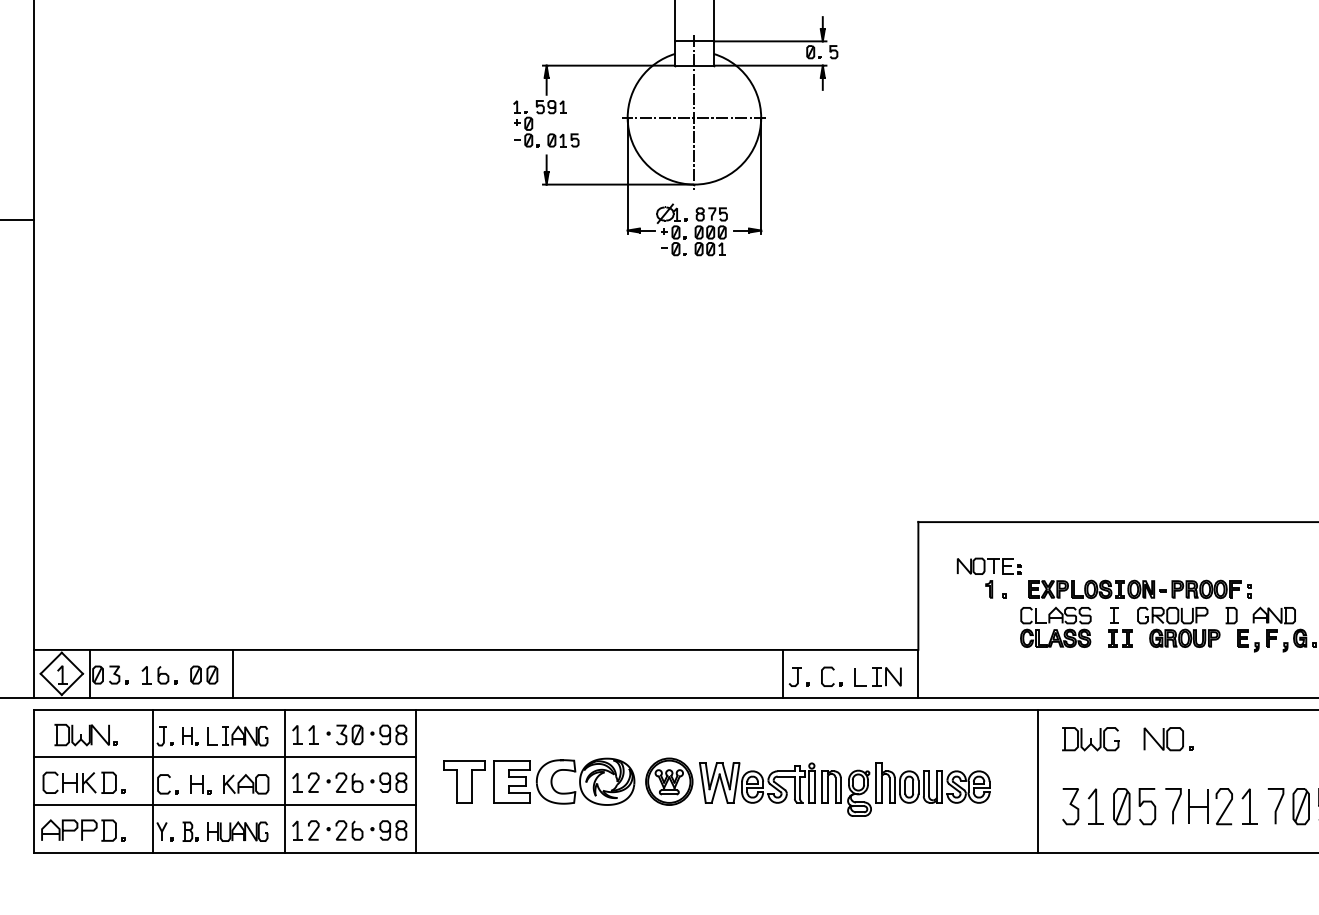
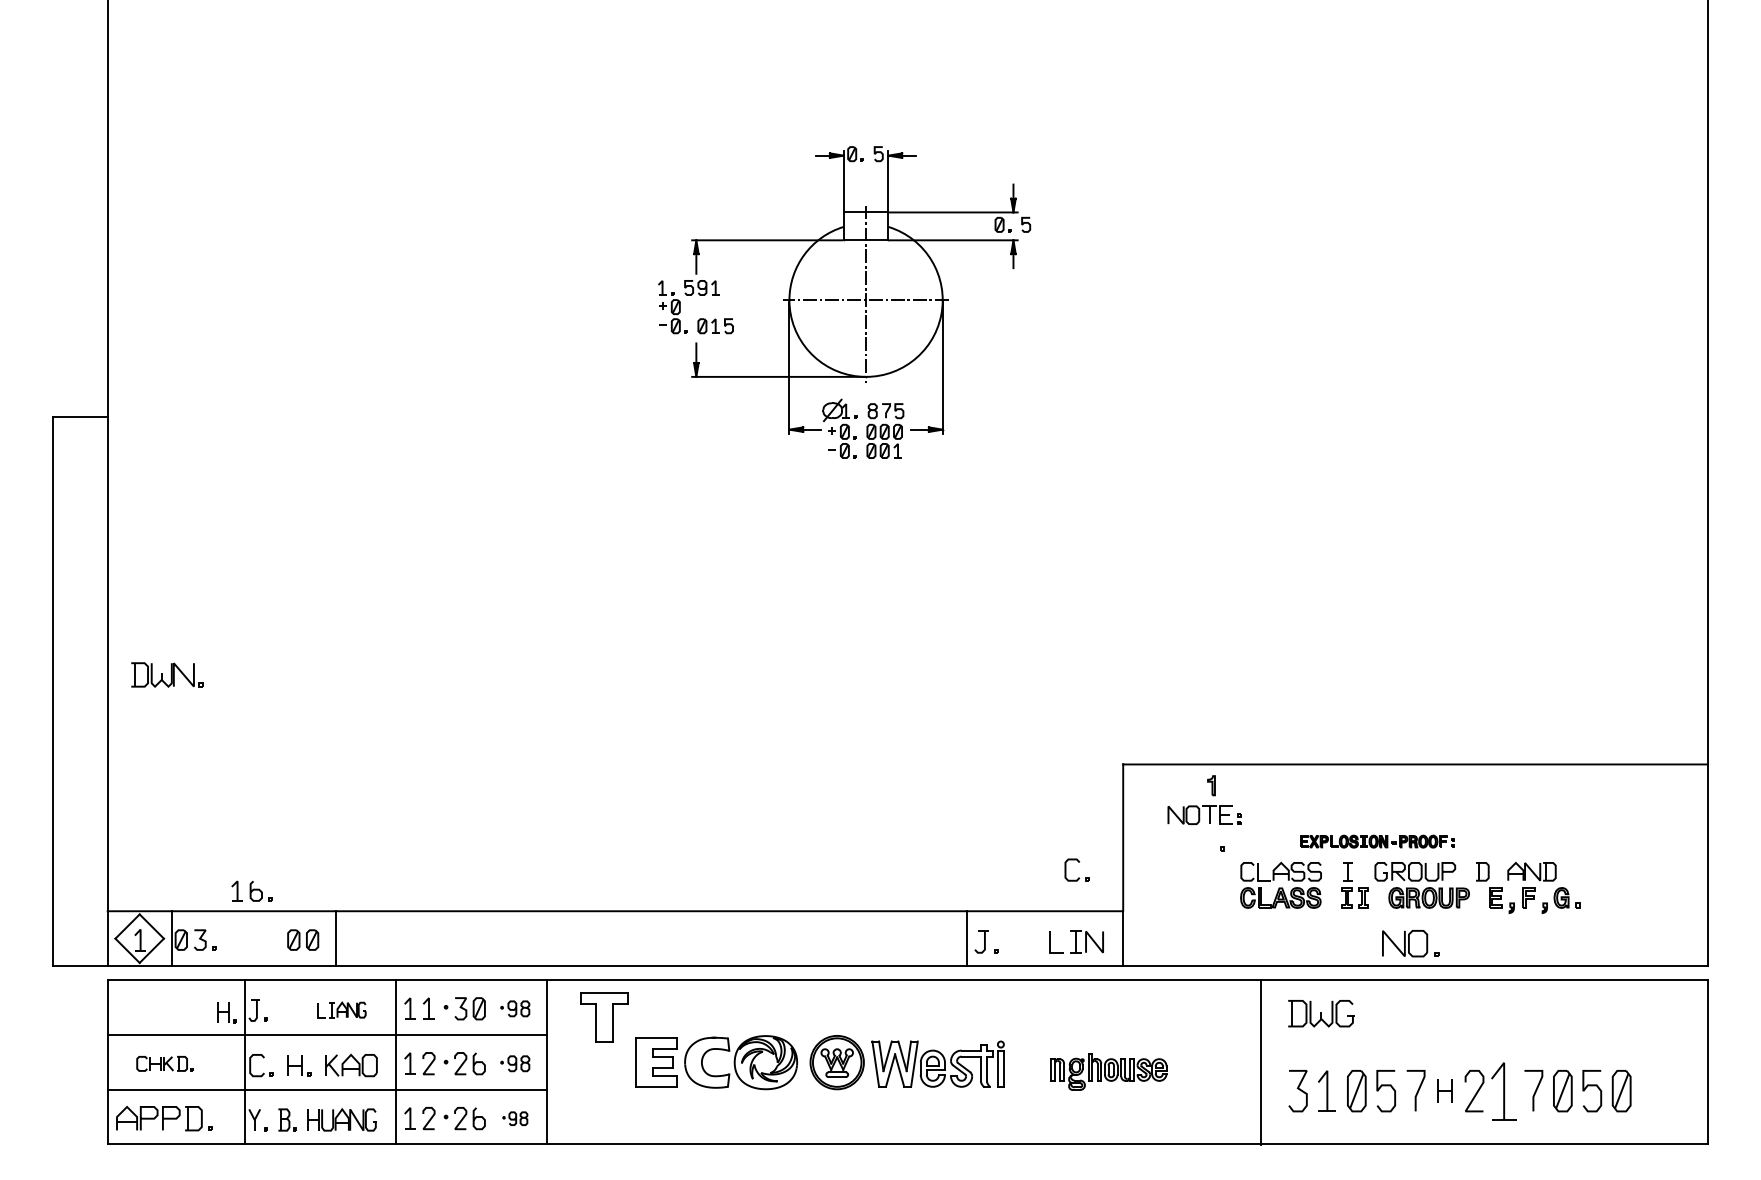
part: (989, 589) -> (1211, 785), moved
part: (1139, 589) -> (1377, 841), size x0.6
part: (833, 670) -> (1078, 862), moved
part: (159, 674) -> (251, 890), moved
part: (86, 734) -> (167, 674), moved
part: (389, 734) -> (515, 1008), size x0.7
part: (237, 735) -> (341, 1009), size x0.7
part: (189, 736) -> (226, 1012), moved
part: (1168, 739) -> (1410, 943), moved
part: (464, 781) -> (604, 1017), moved
part: (83, 782) -> (164, 1063), size x0.6
part: (389, 782) -> (515, 1063), size x0.7
part: (905, 789) -> (1108, 1071), size x0.6
part: (1198, 806) -> (1444, 1090), size x0.6
part: (1249, 806) -> (1503, 1090), size x1.4
part: (389, 830) -> (515, 1118), size x0.6

